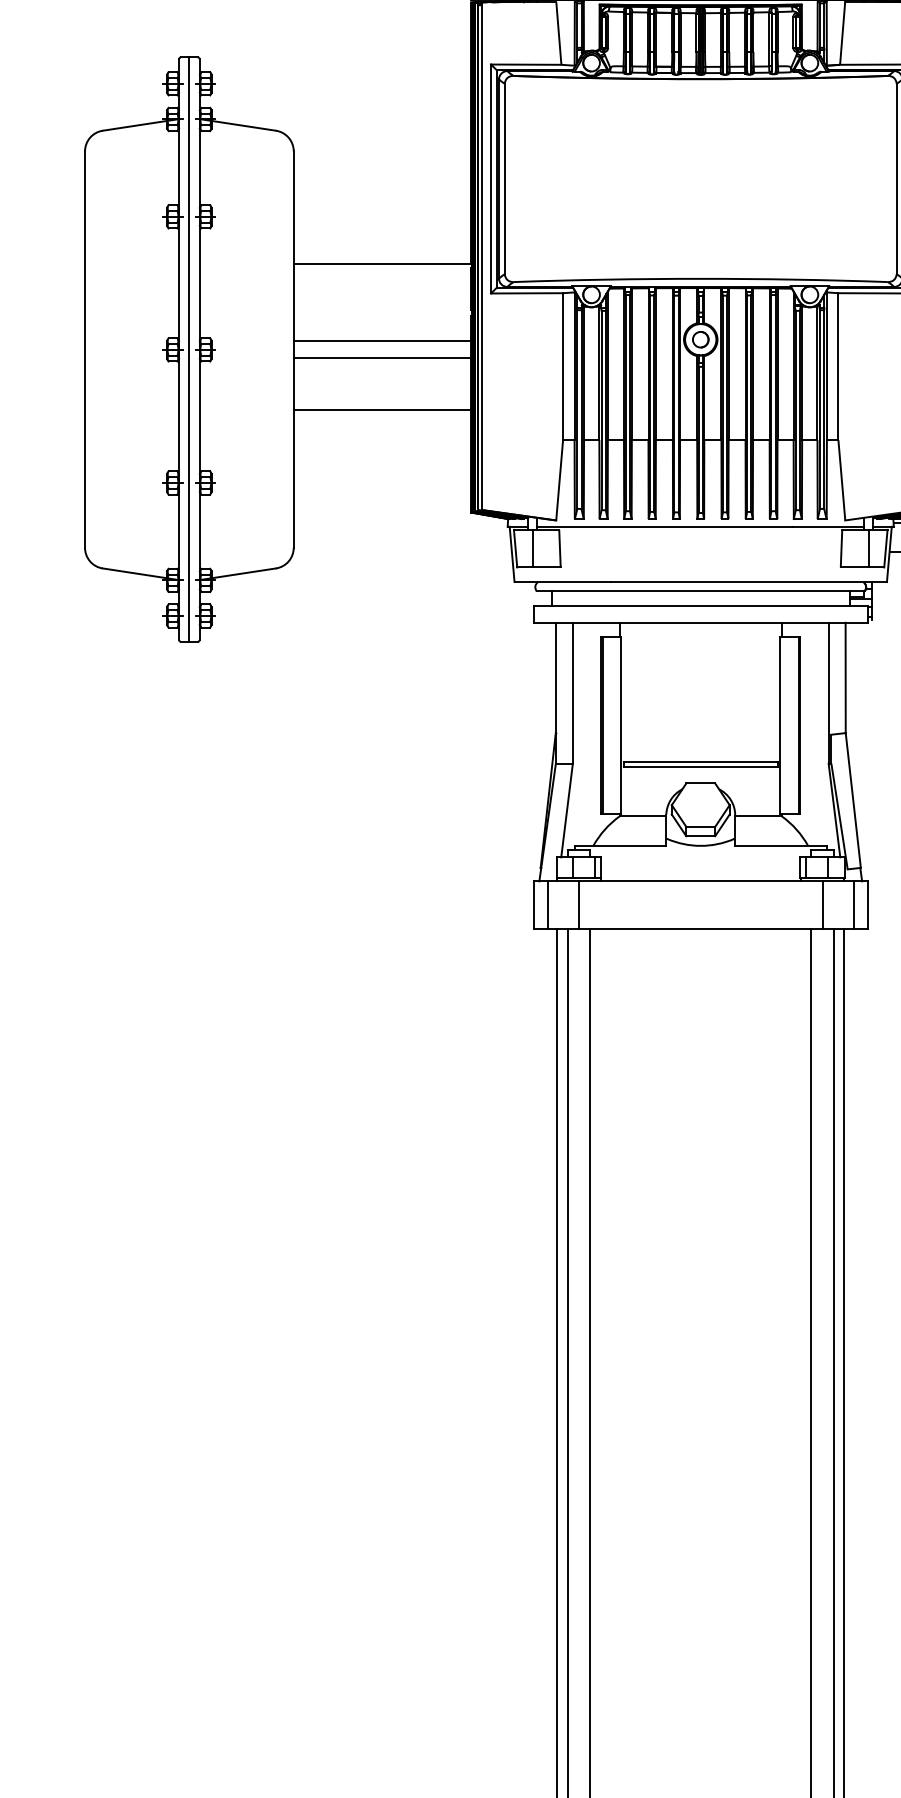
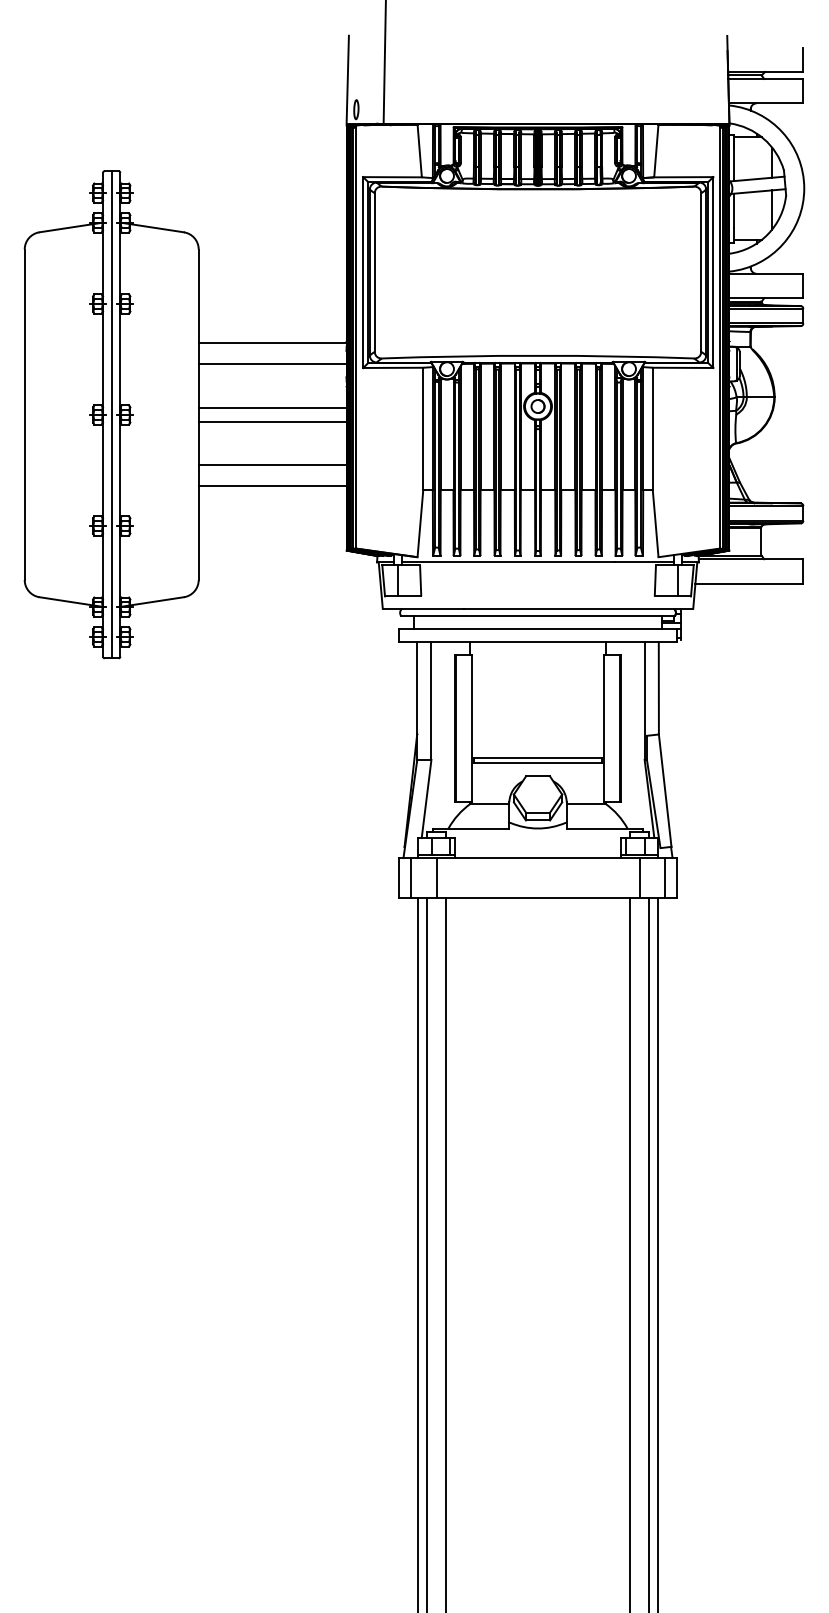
line: (382, 289) -> (272, 364), added
line: (382, 435) -> (272, 486), added

